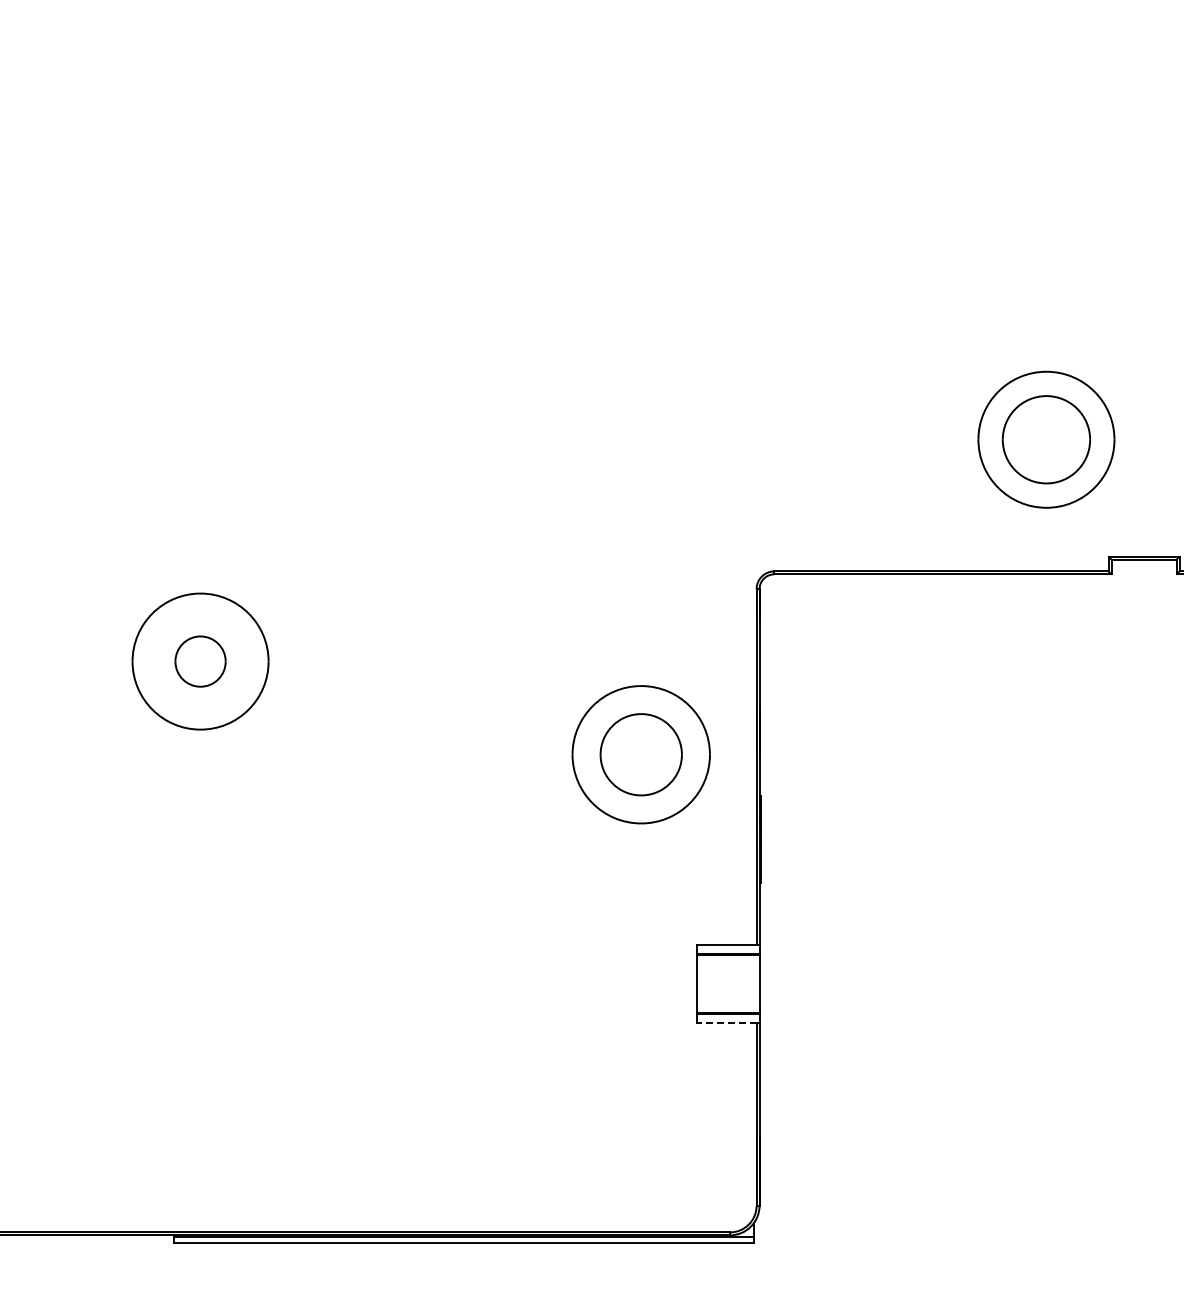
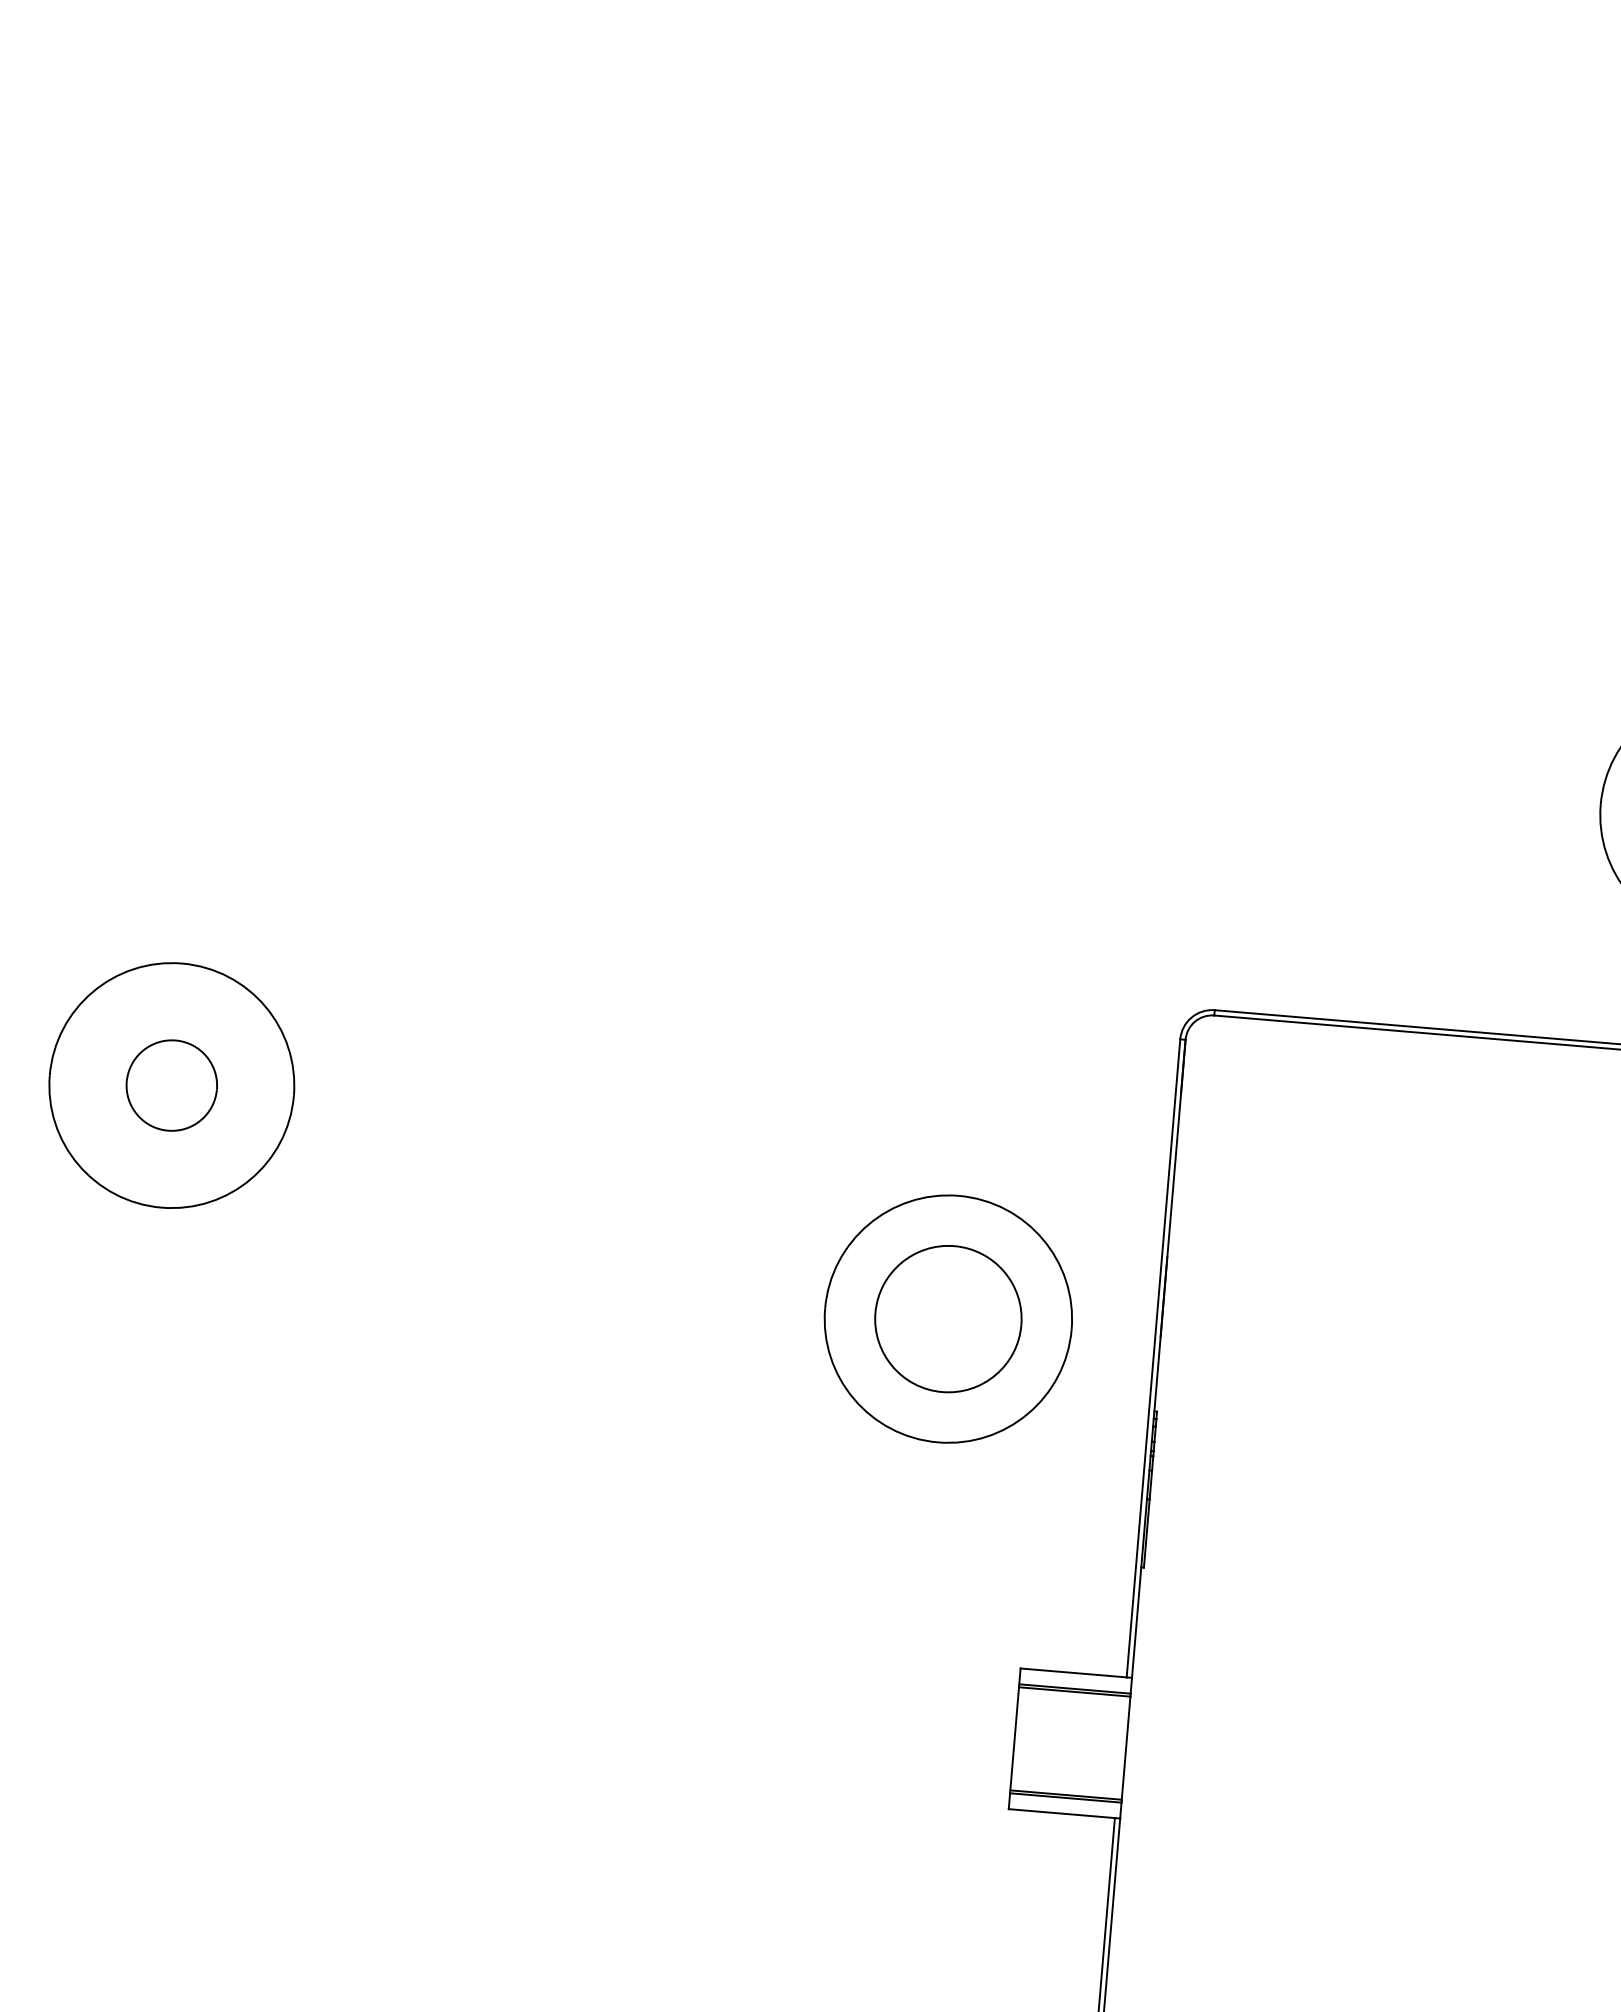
line: (727, 1023) -> (1062, 1814), dashed -> solid

